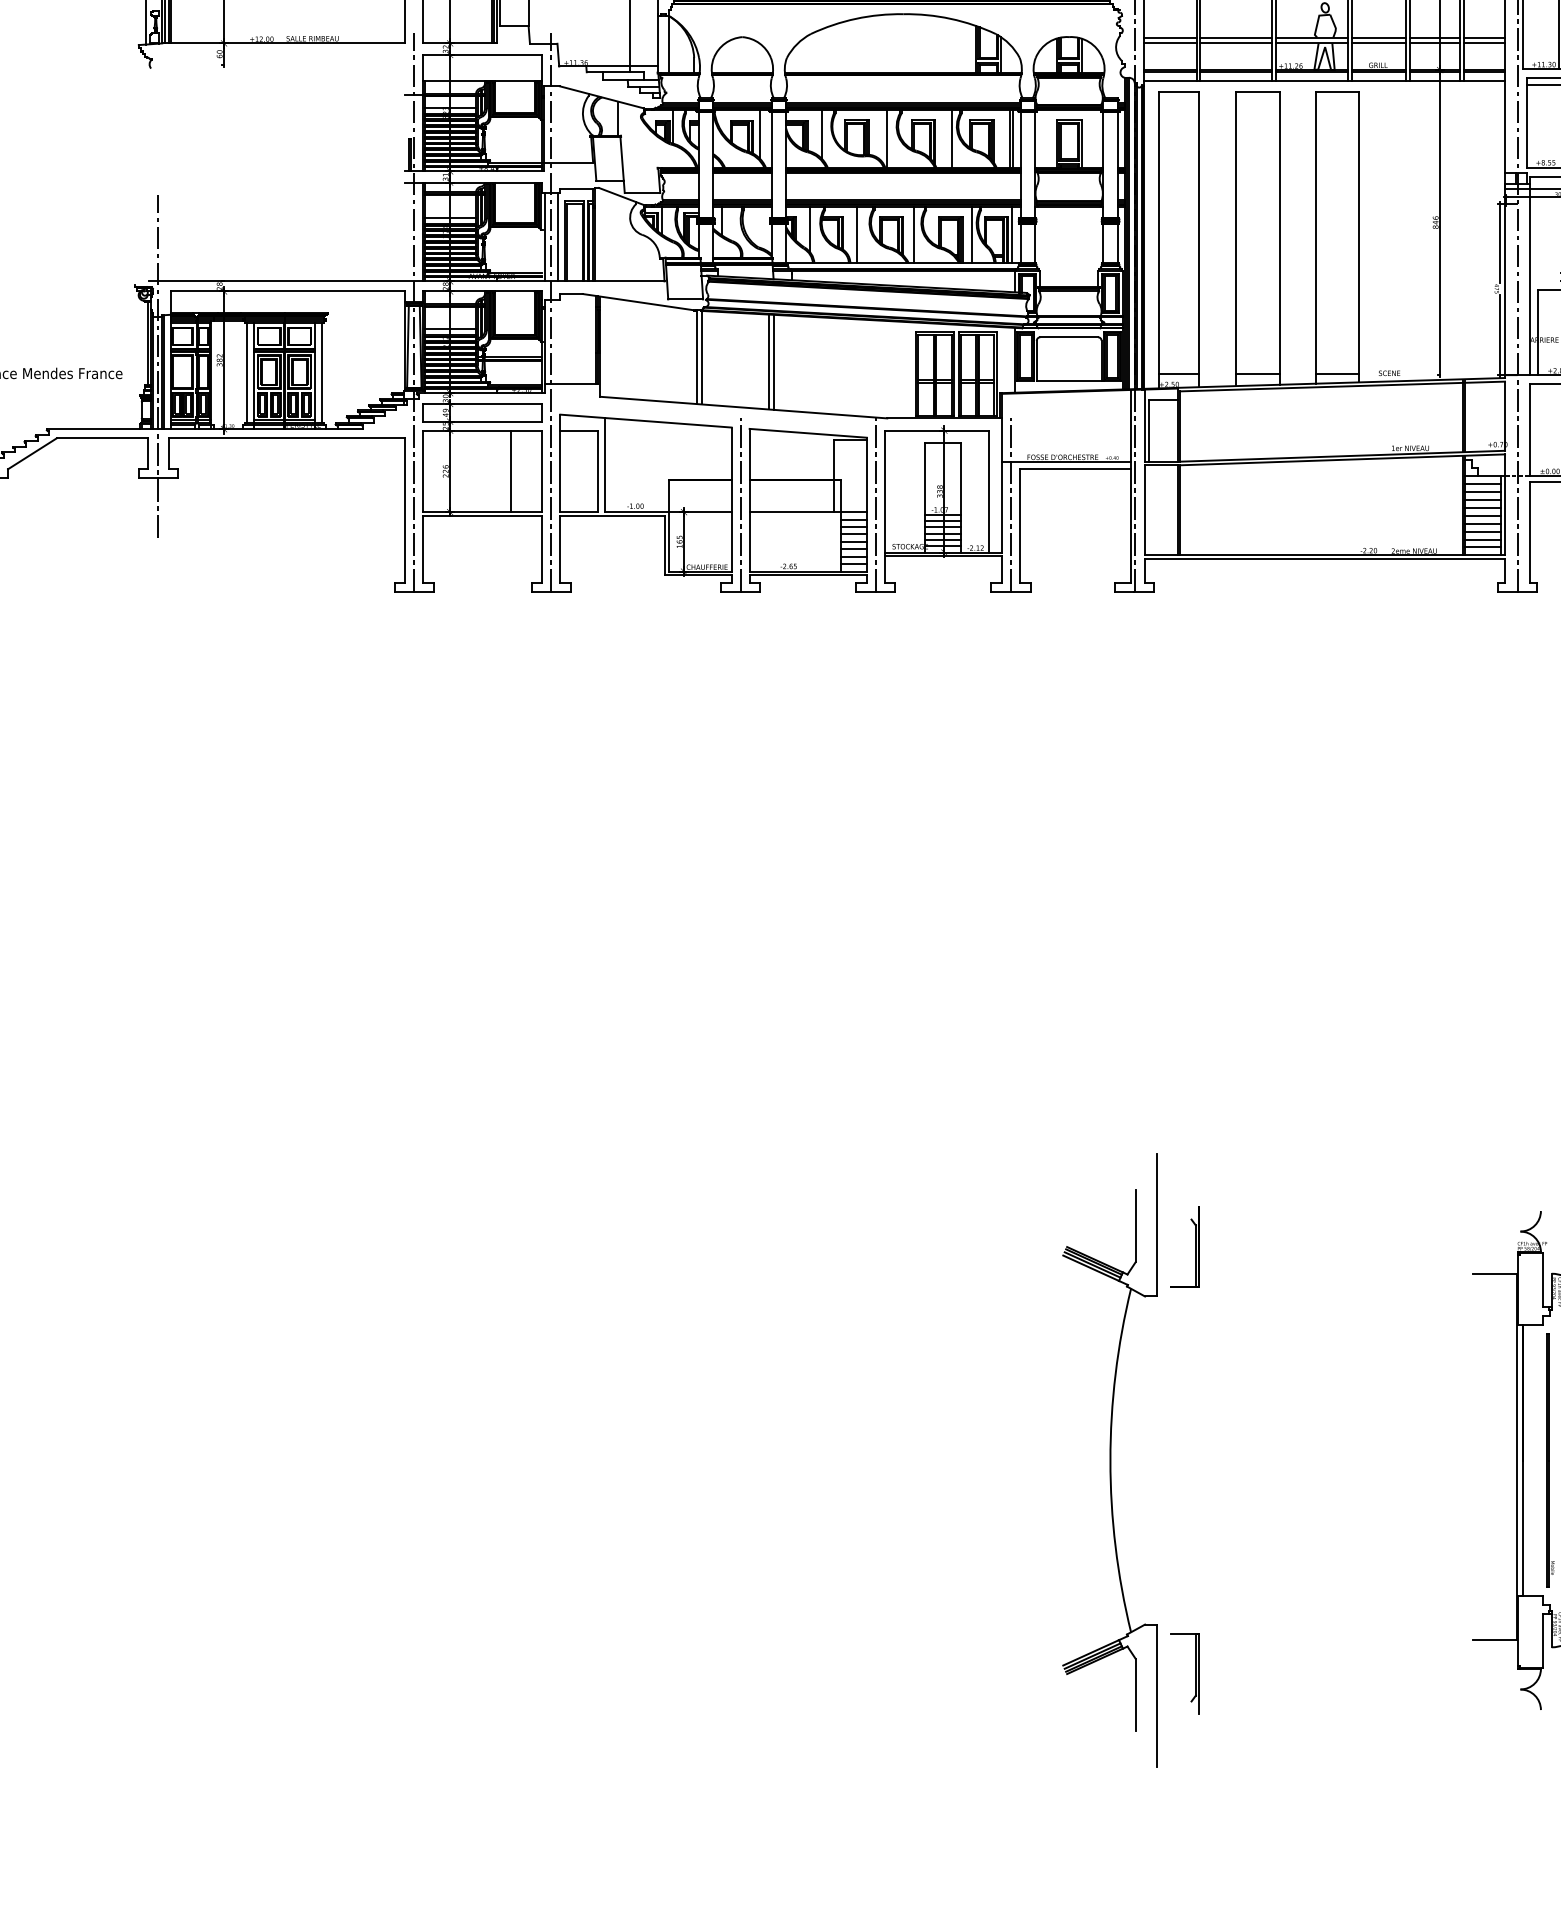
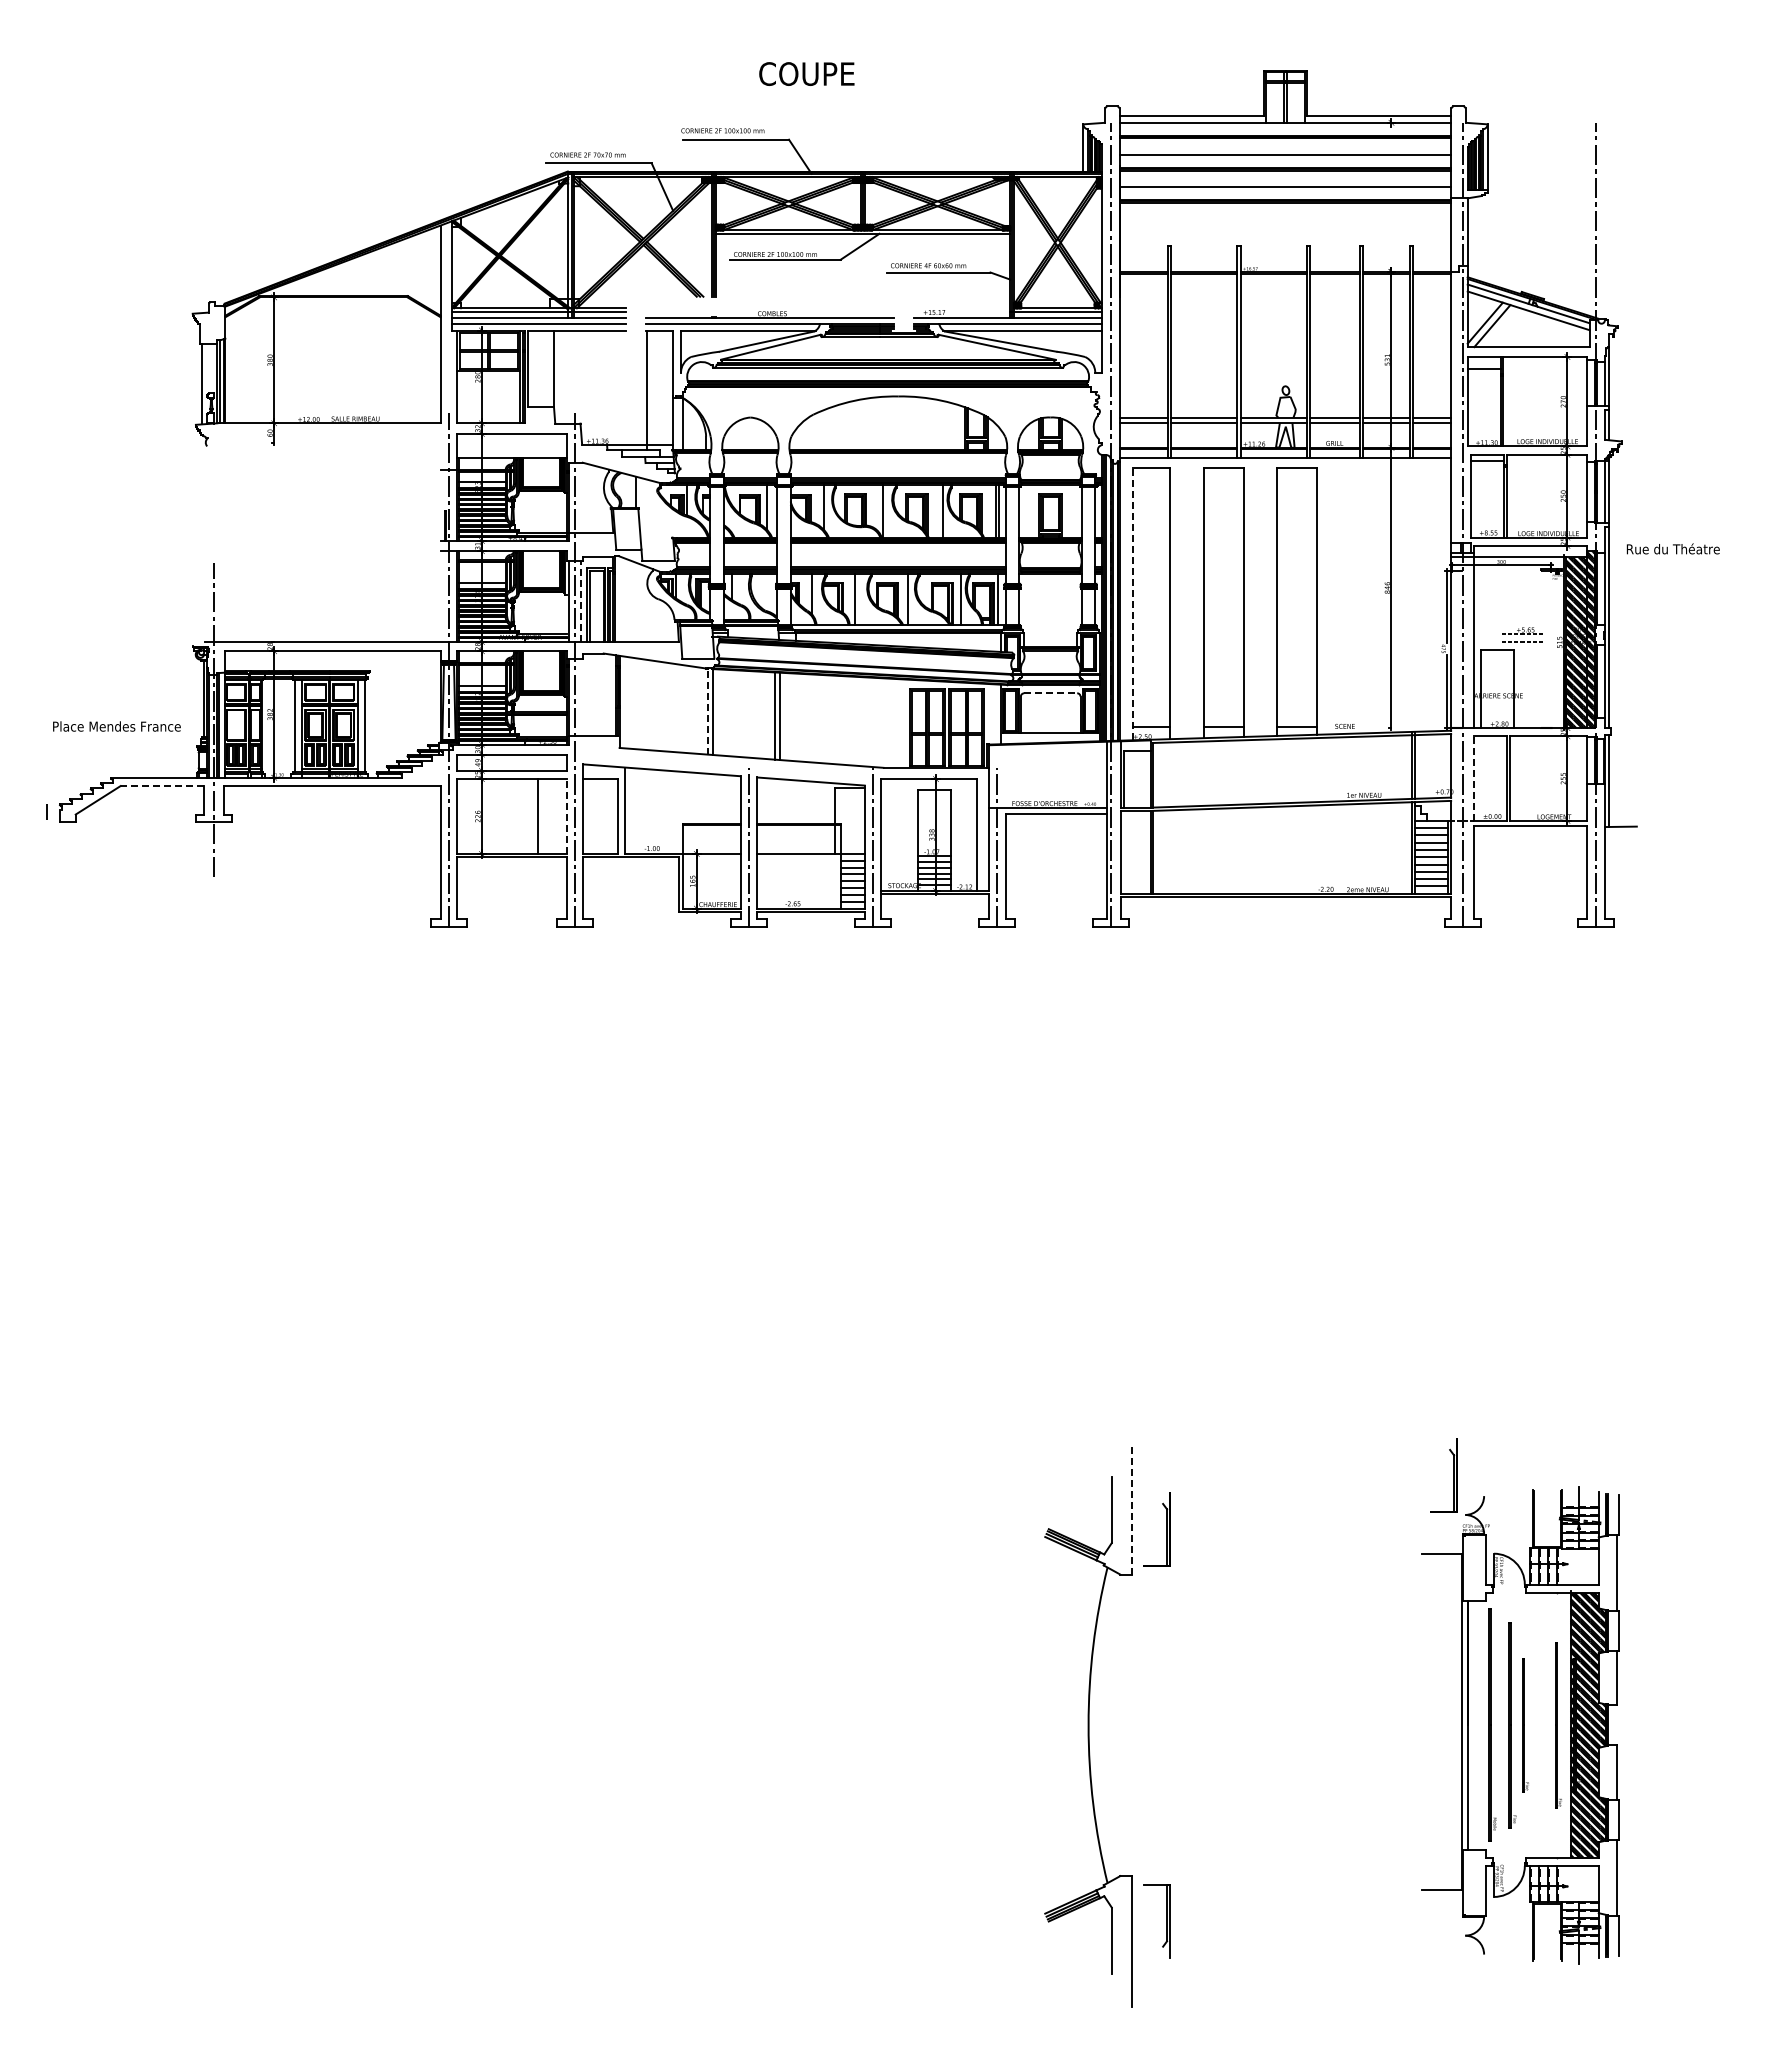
line: (557, 237) -> (580, 601), solid -> dashed
line: (1159, 239) -> (1133, 603), solid -> dashed
line: (1068, 337) -> (1050, 693), solid -> dashed
line: (696, 357) -> (708, 711), solid -> dashed
line: (1530, 430) -> (1474, 778), solid -> dashed
line: (102, 438) -> (162, 786), solid -> dashed
line: (542, 471) -> (566, 816), solid -> dashed
part: (1507, 1188) -> (1453, 1475), added
line: (1157, 1224) -> (1131, 1508), solid -> dashed

